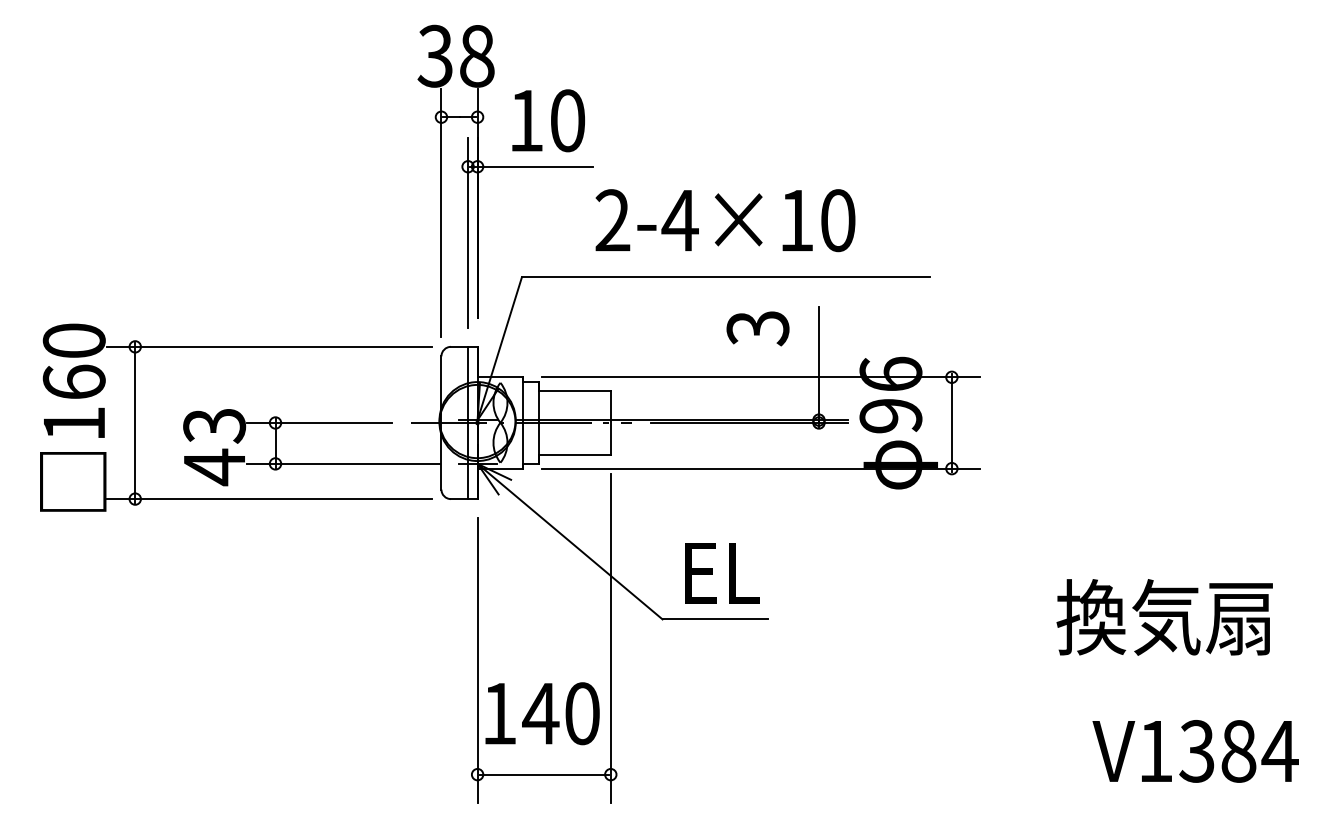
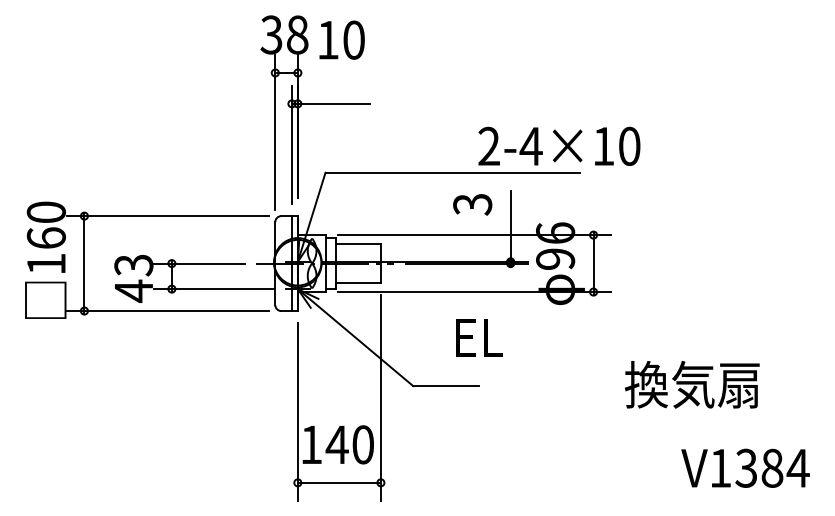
text: (547, 119) -> (341, 39), moved
text: (725, 219) -> (559, 145), moved
text: (722, 571) -> (479, 337), moved
text: (1165, 616) -> (692, 384), moved

